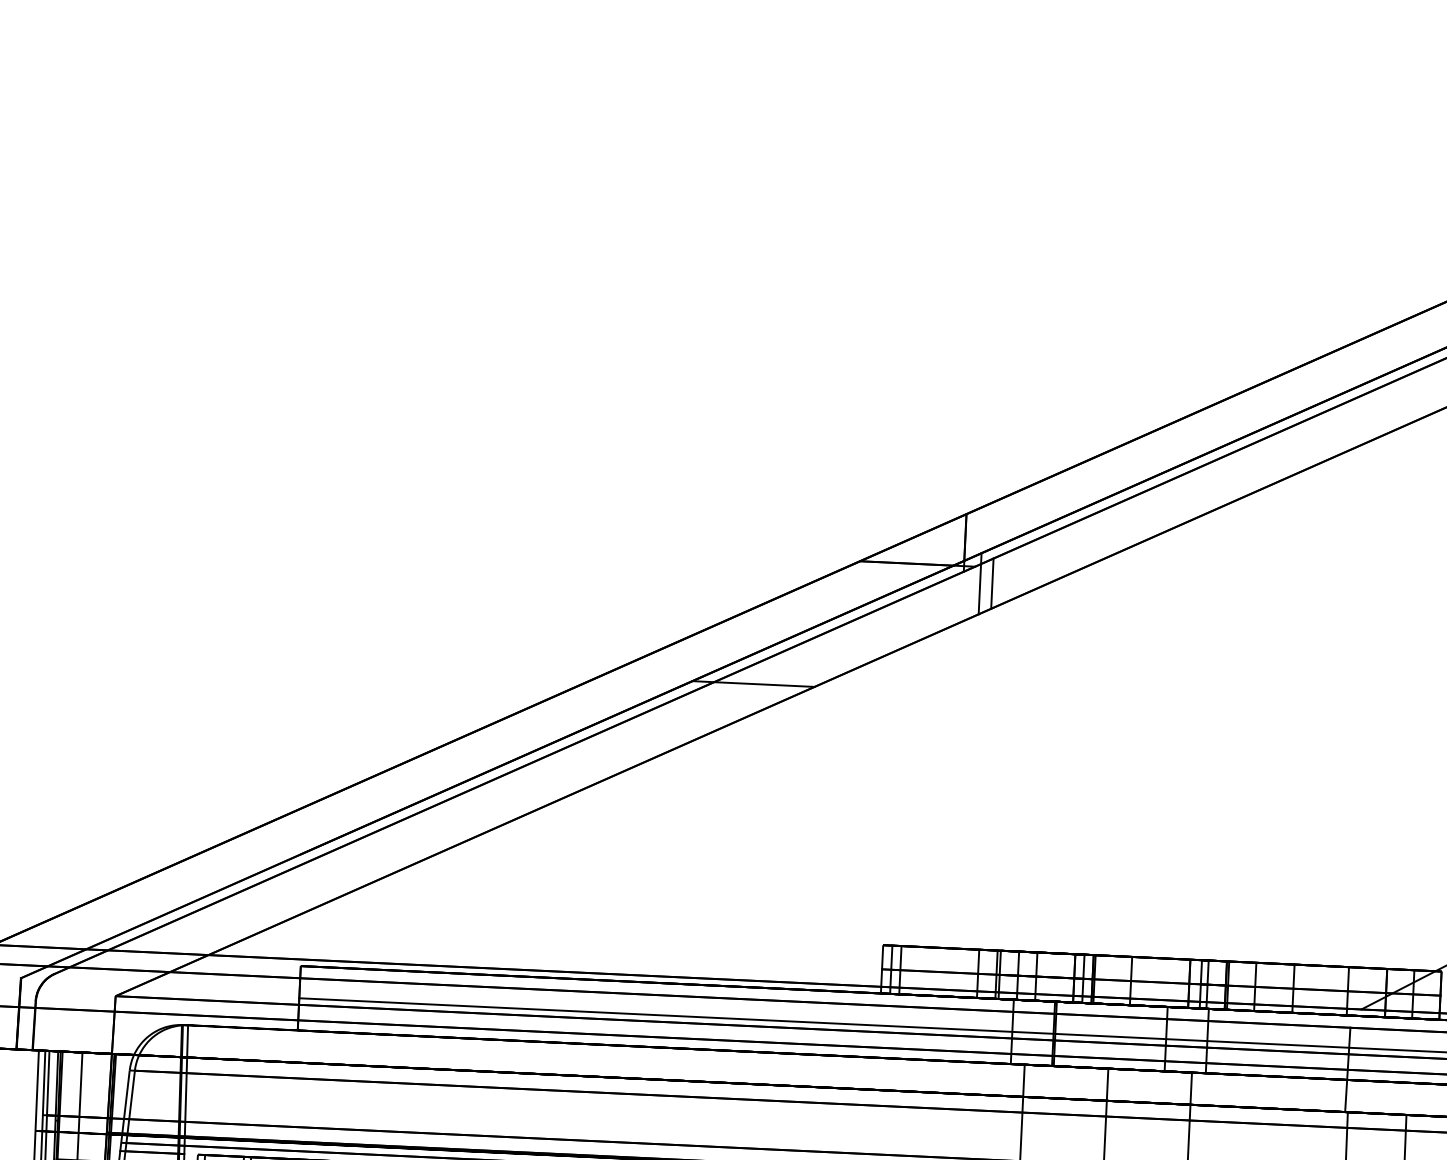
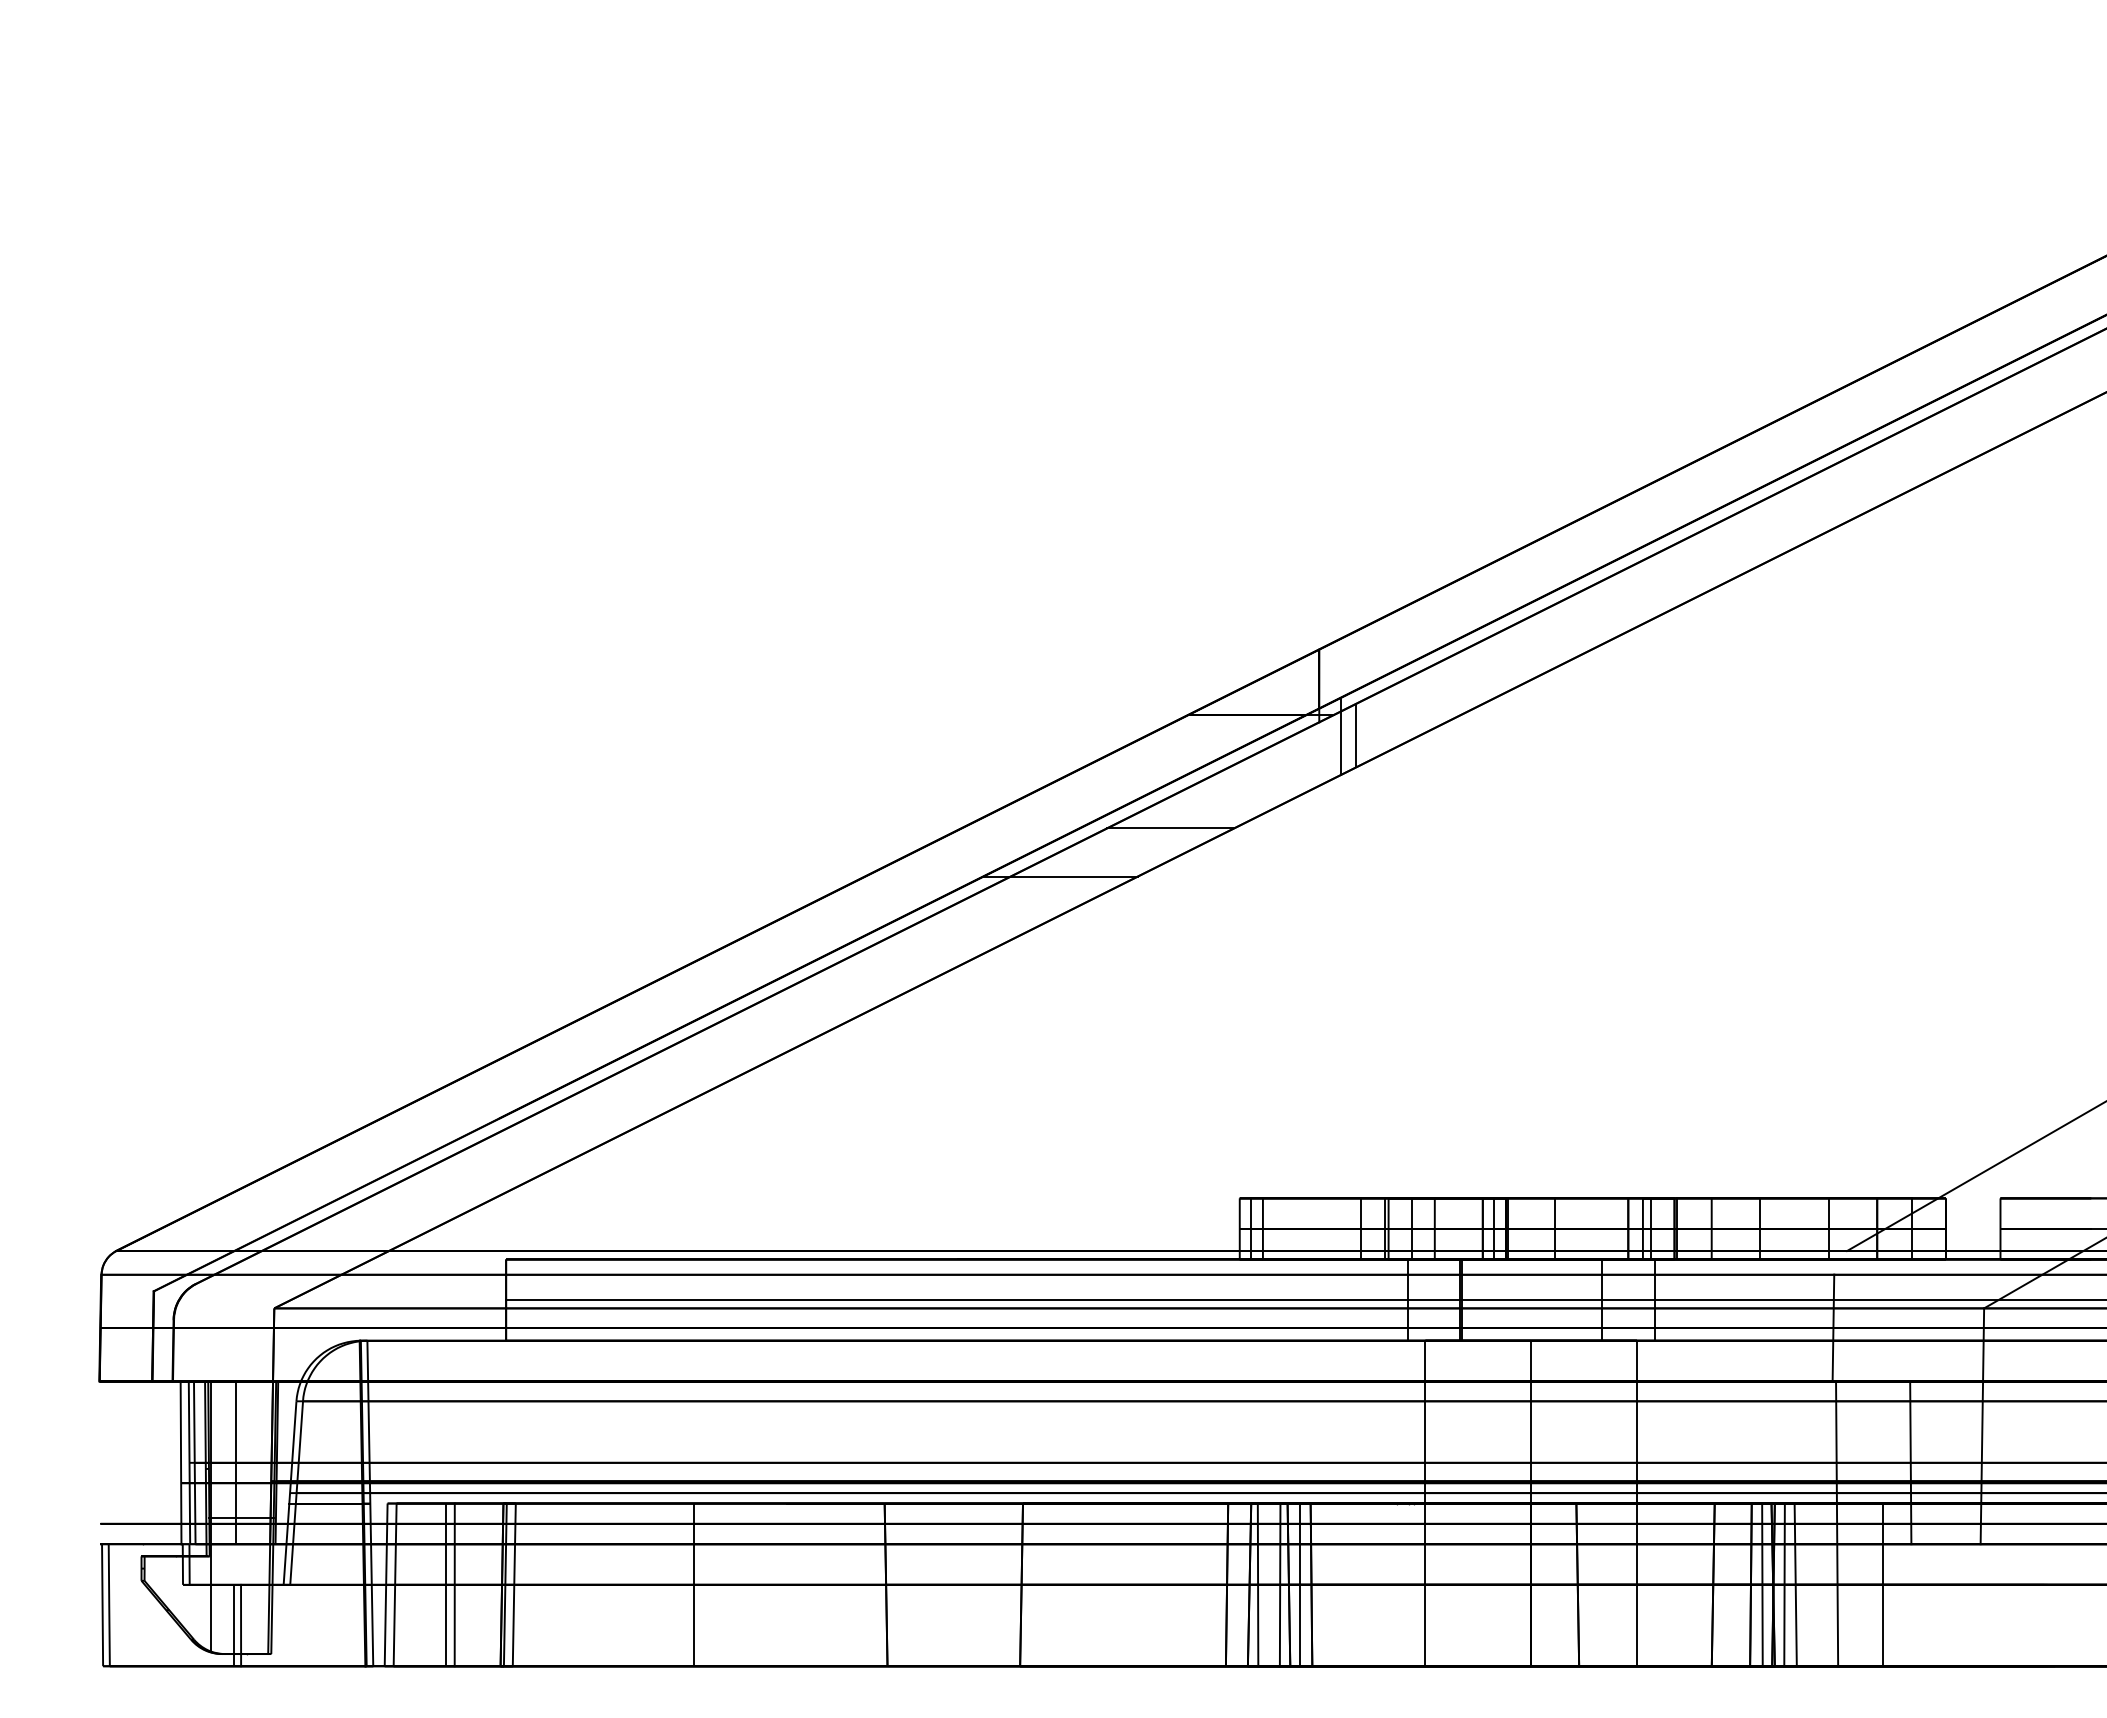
line: (842, 650) -> (1170, 828), added

